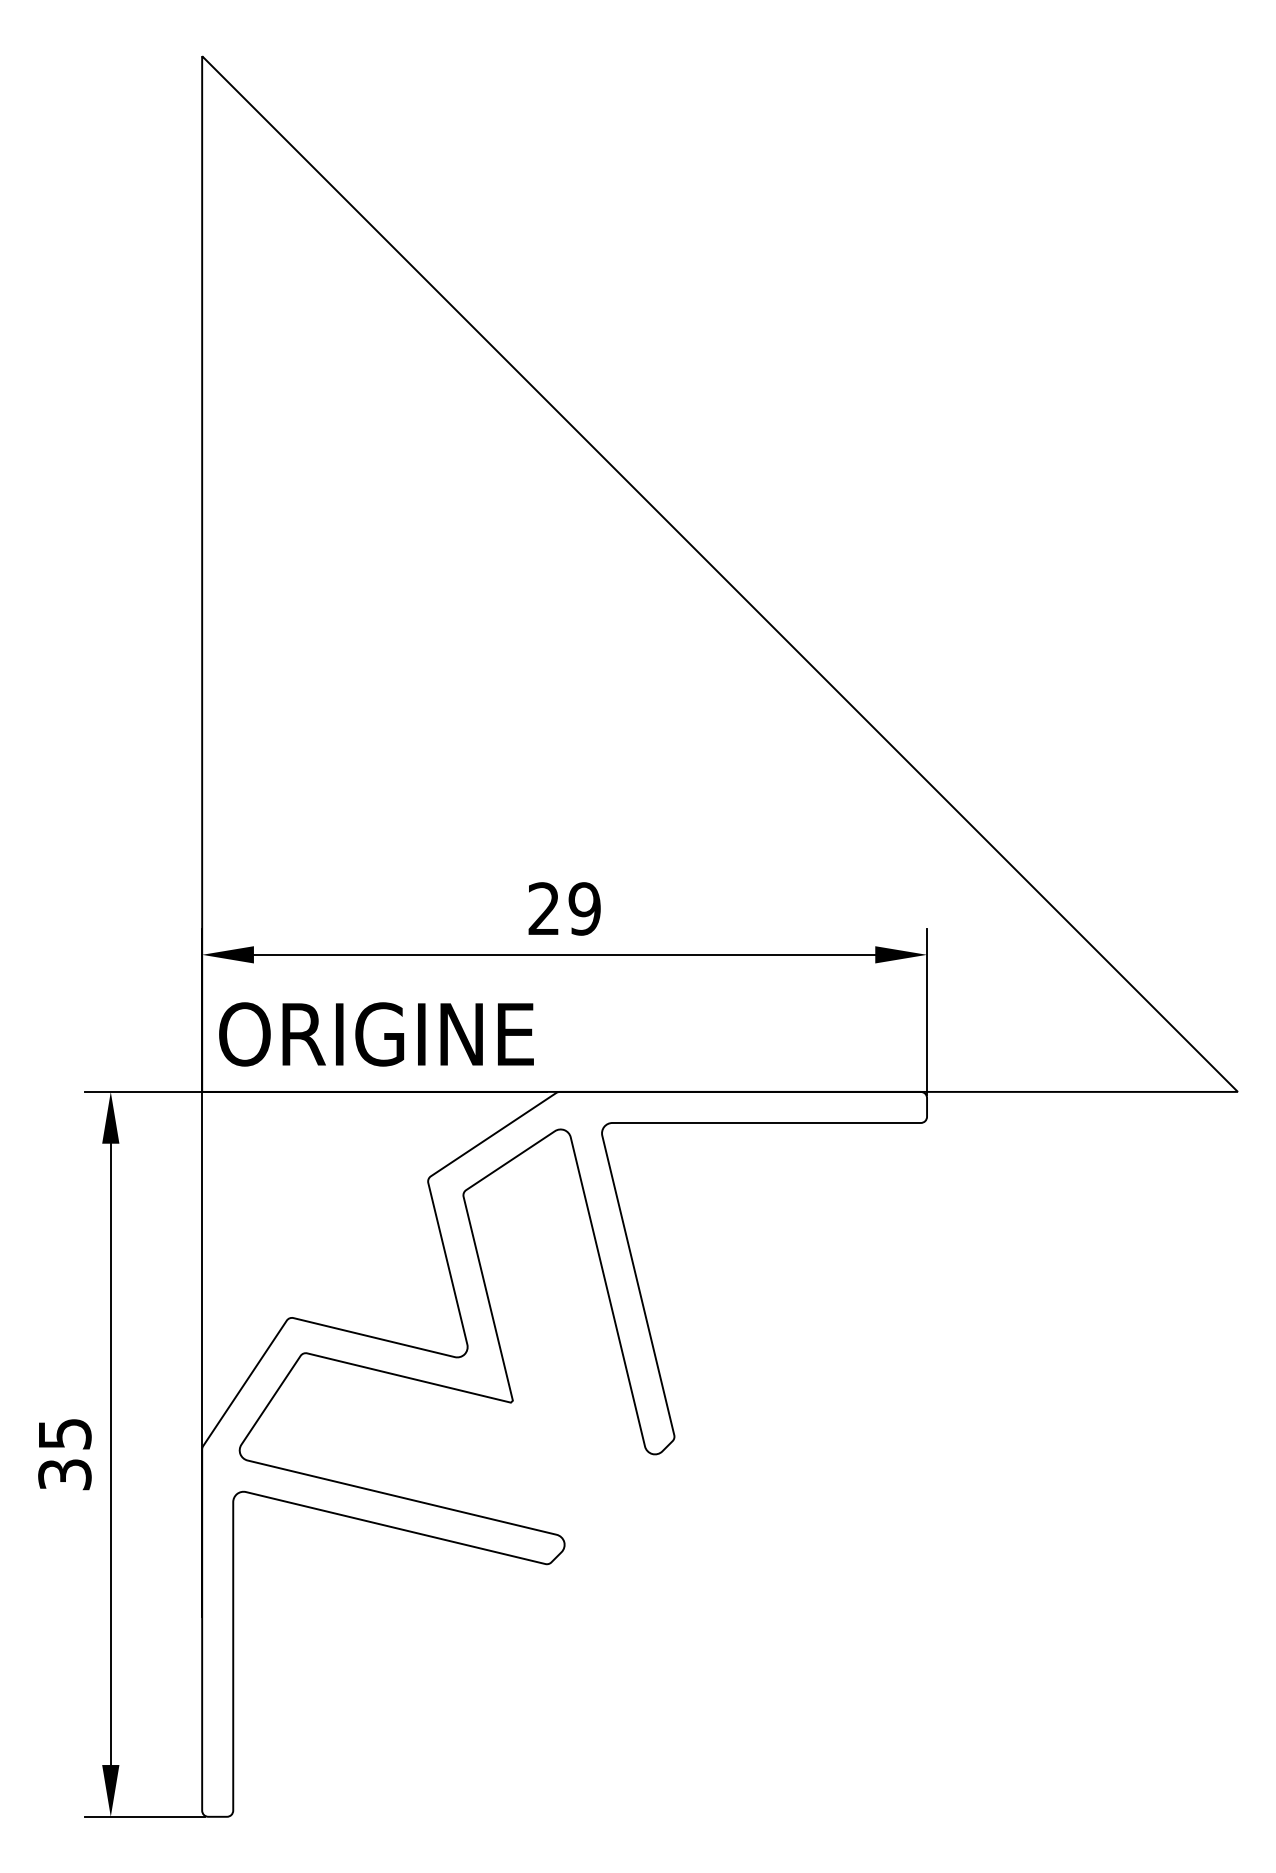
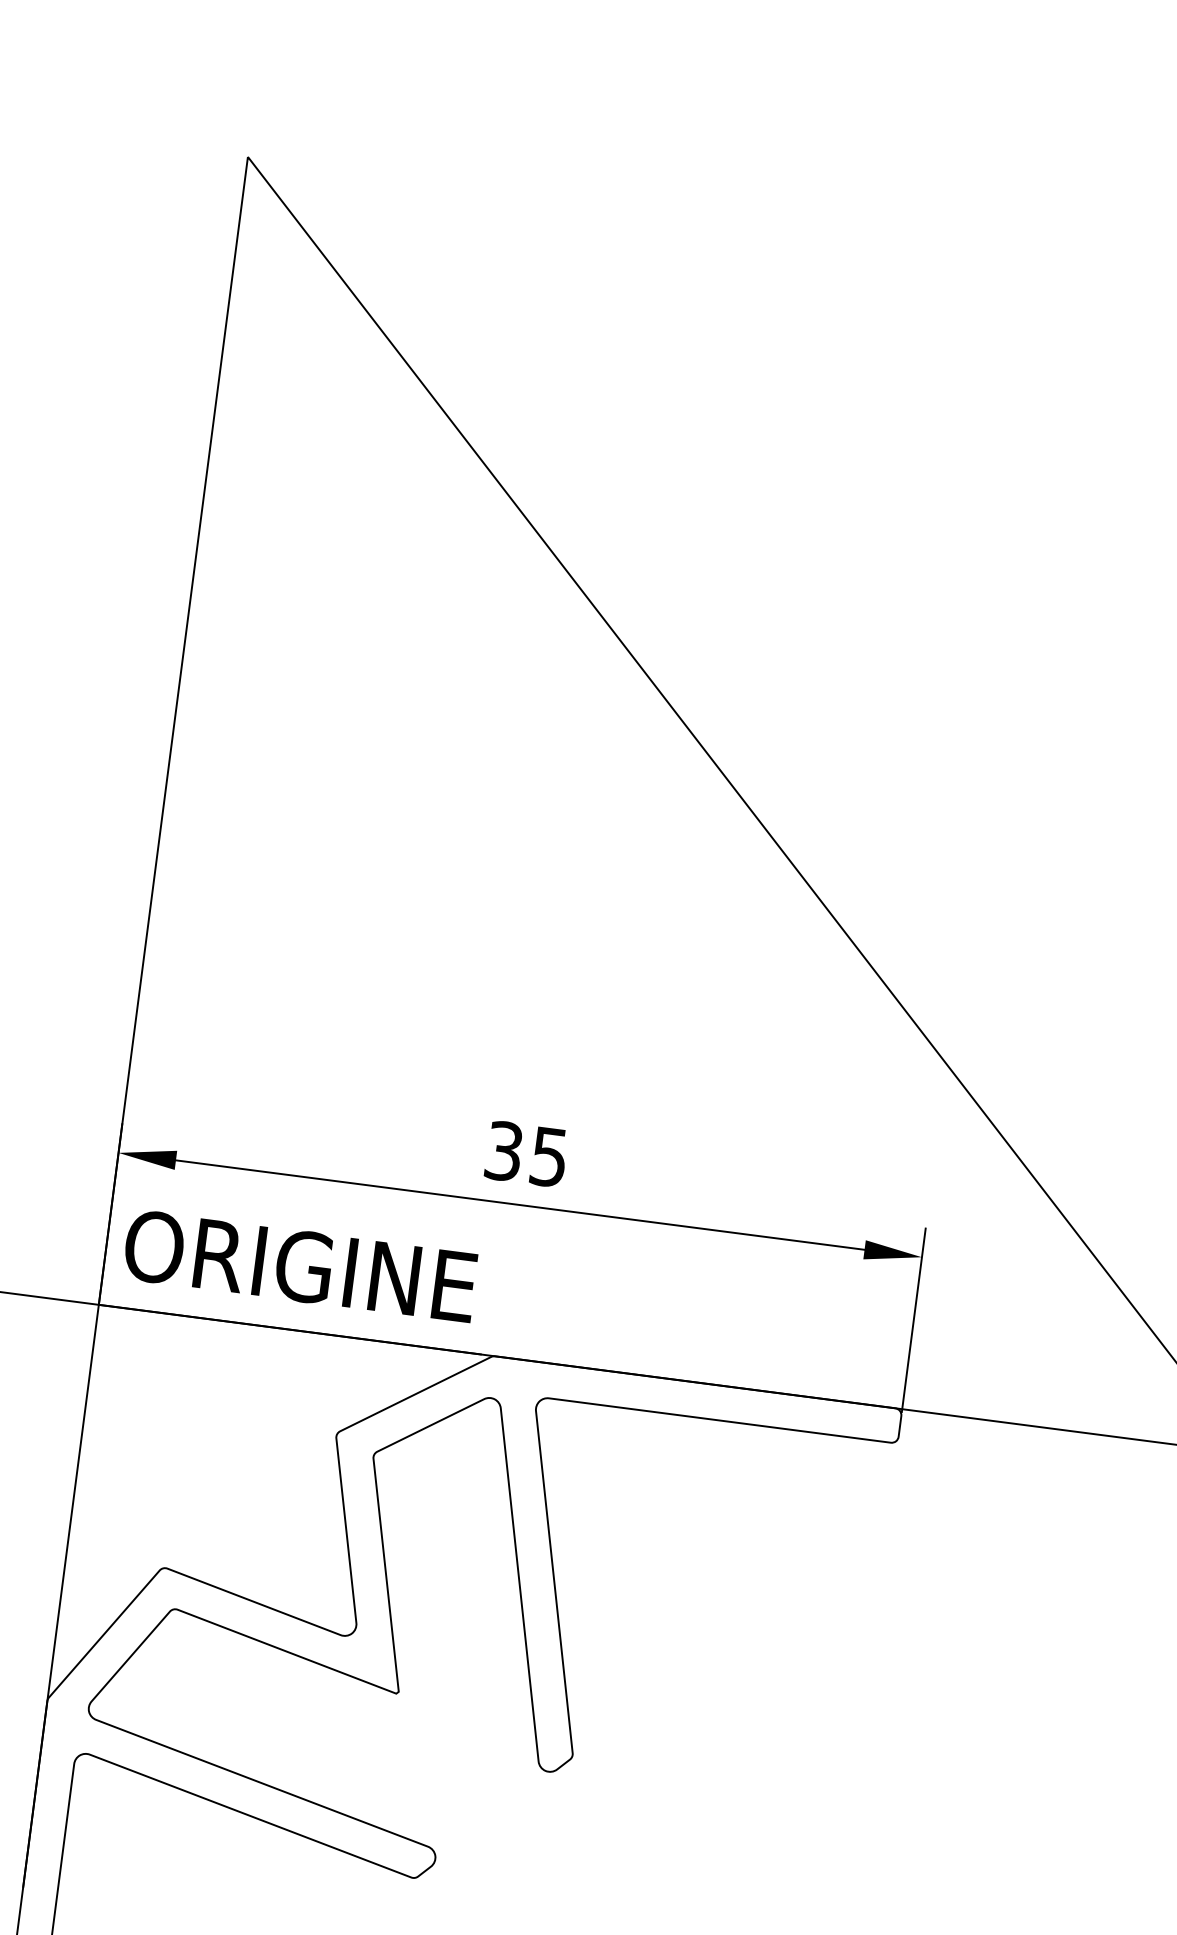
text: (564, 908) -> (526, 1153), 29 -> 35

